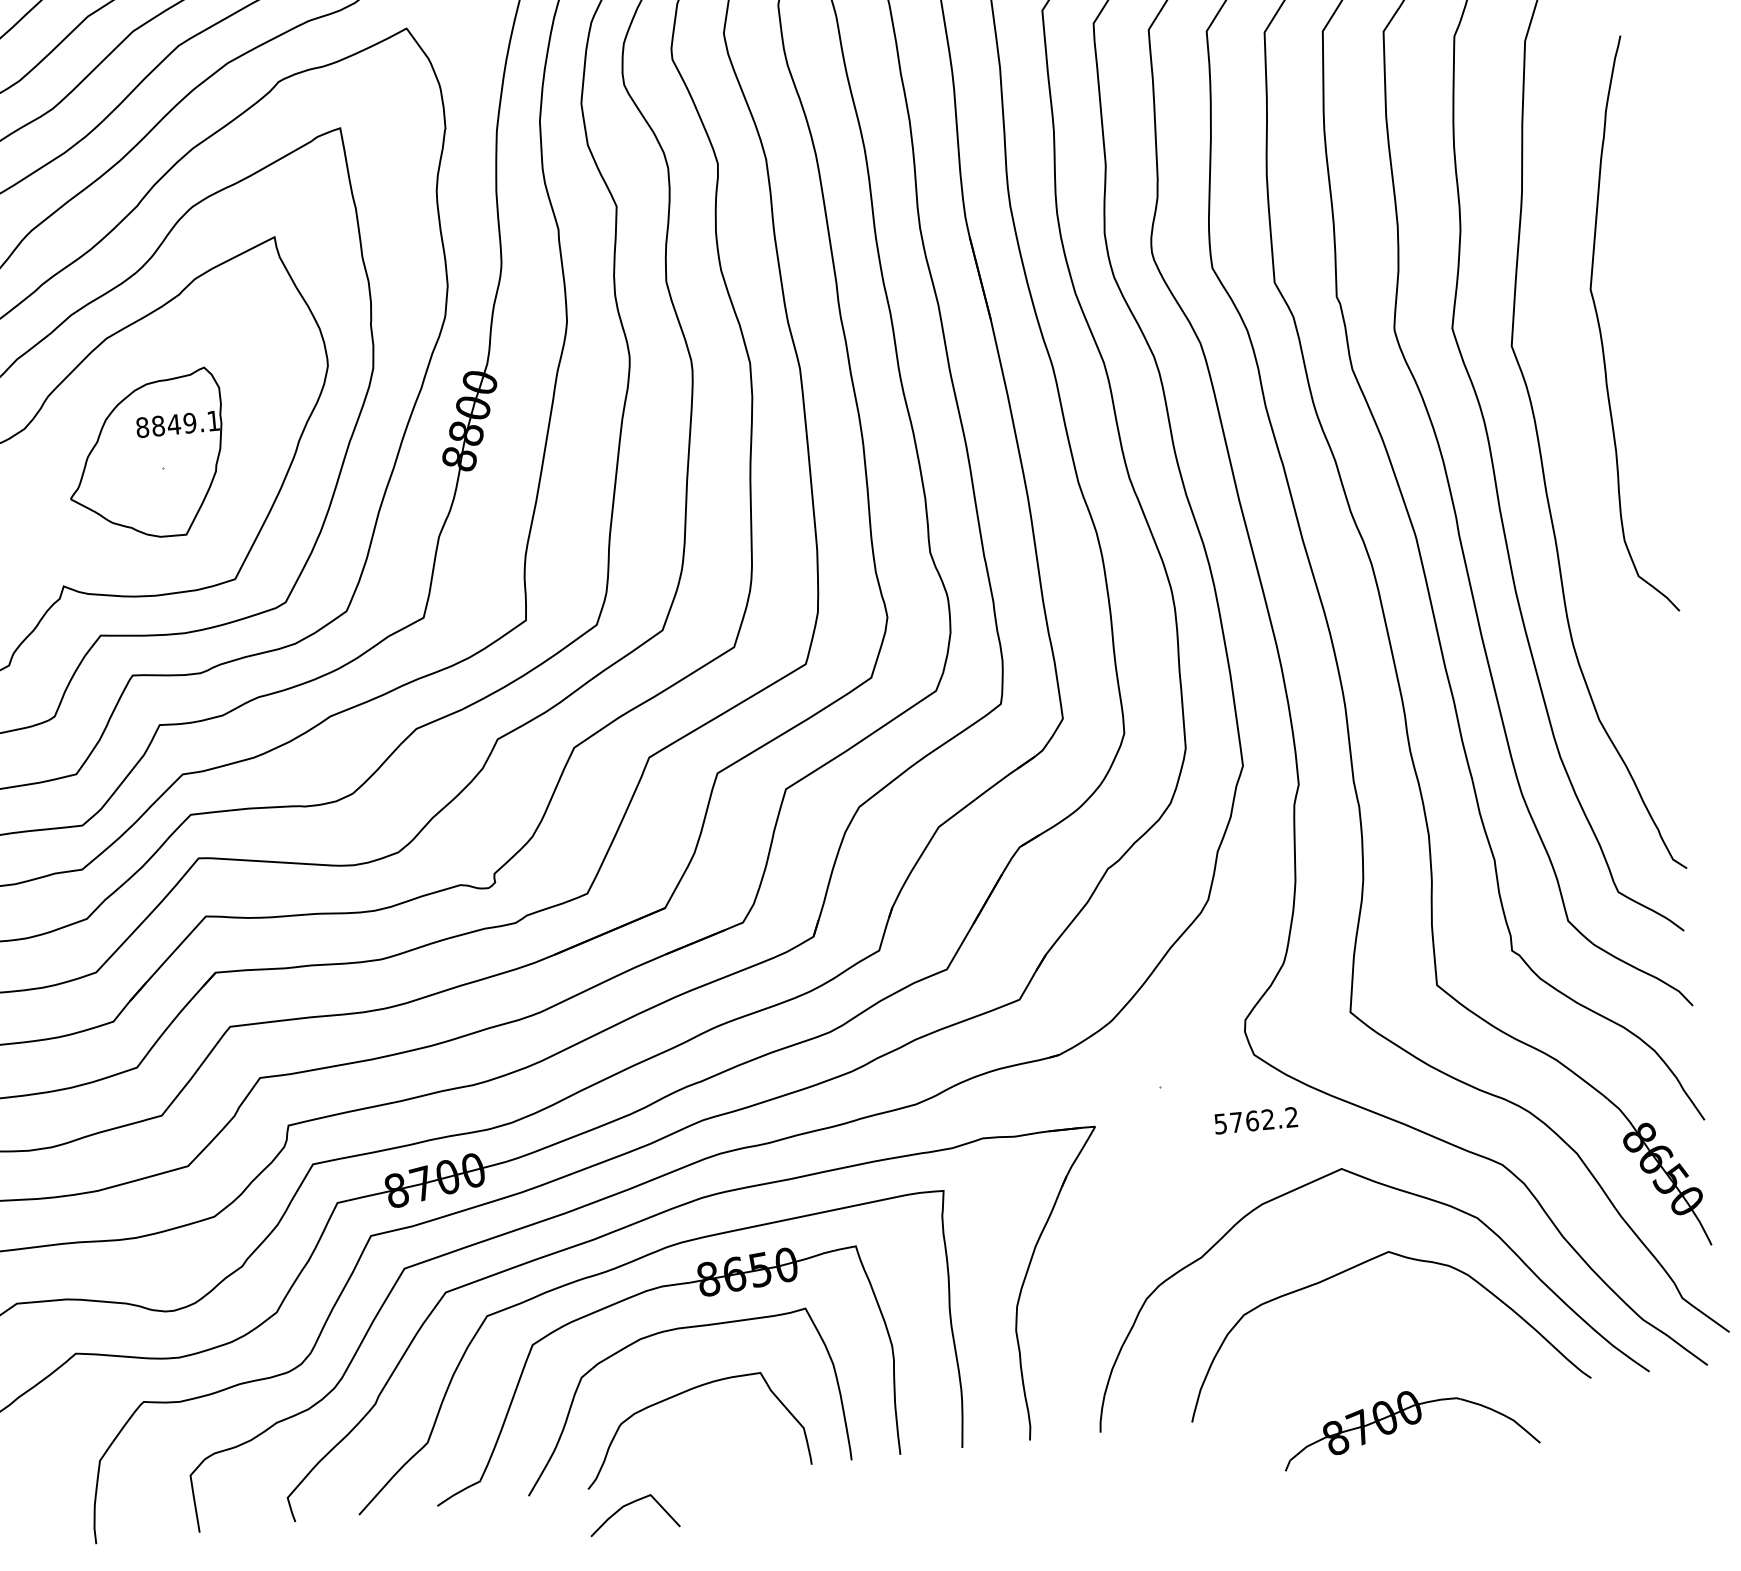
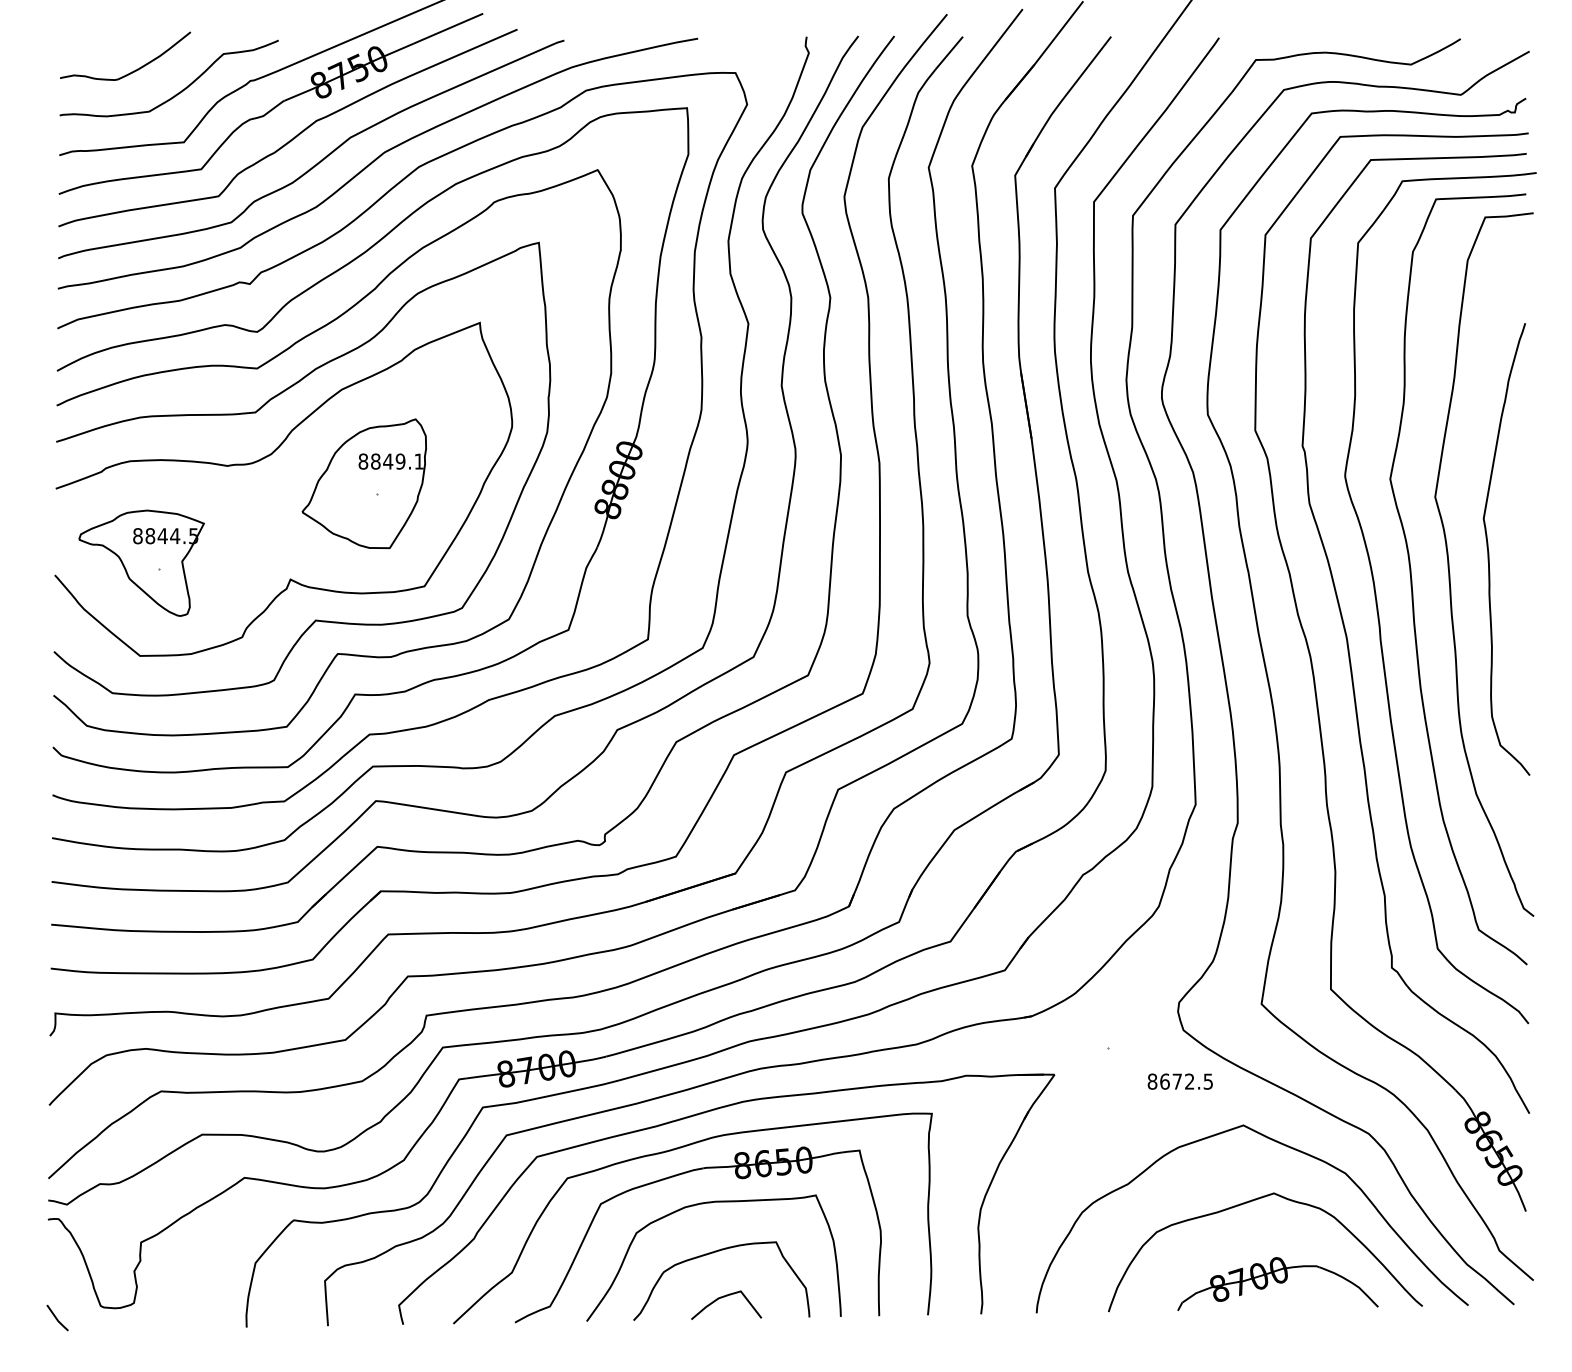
curve: (1601, 330) -> (1489, 551), moved
text: (1255, 1120) -> (1179, 1081), 5762.2 -> 8672.5
part: (1409, 1424) -> (1277, 1283), moved
curve: (630, 1504) -> (724, 1297), moved

